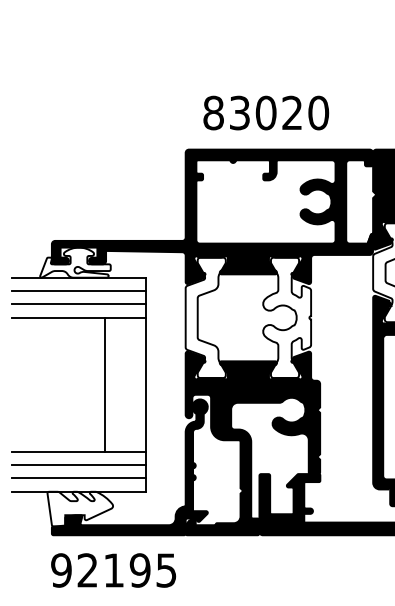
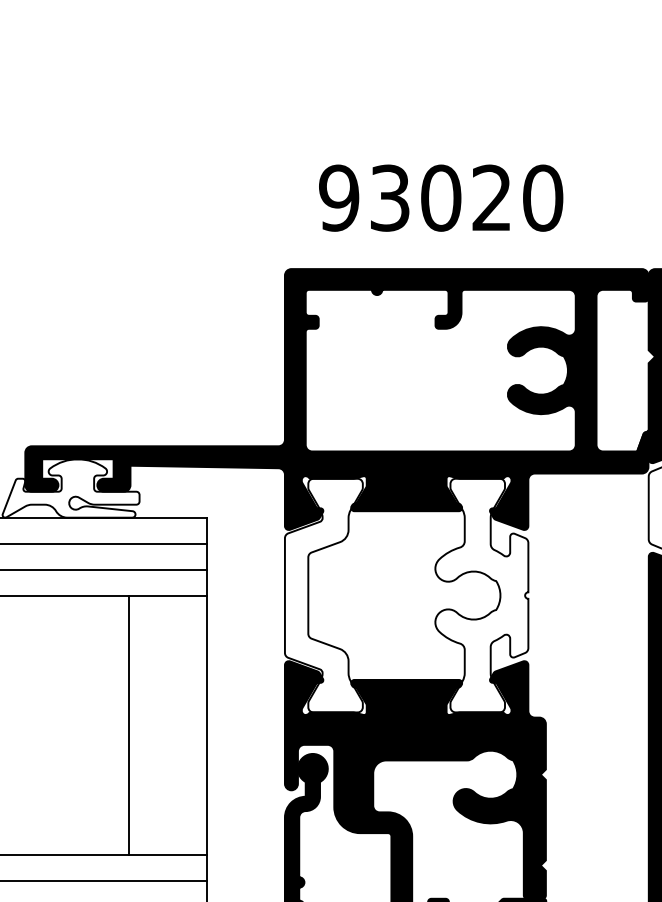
text: (213, 112) -> (338, 197), 83020 -> 93020

